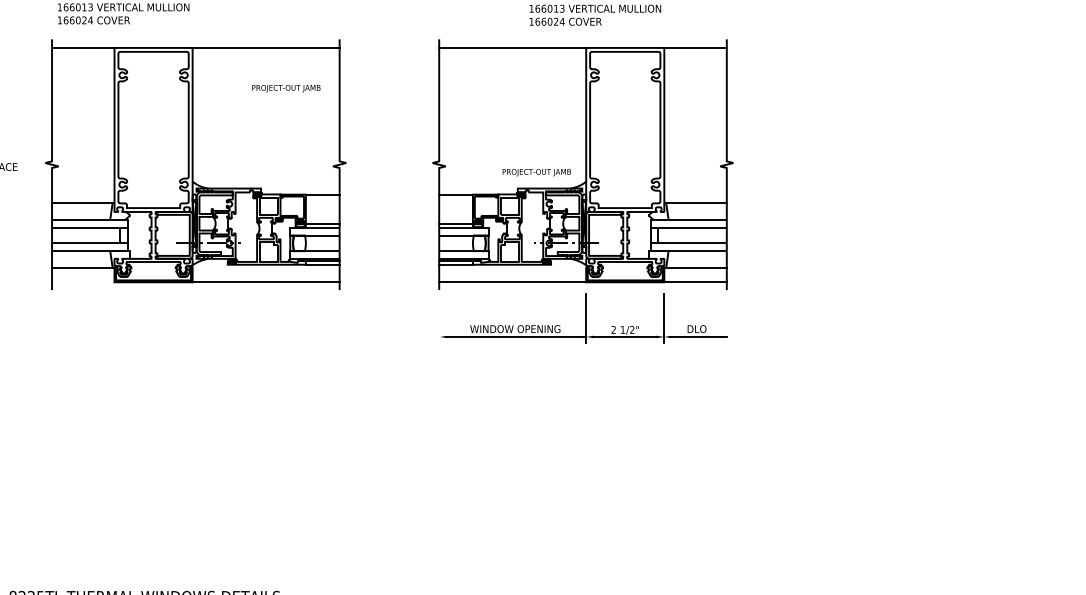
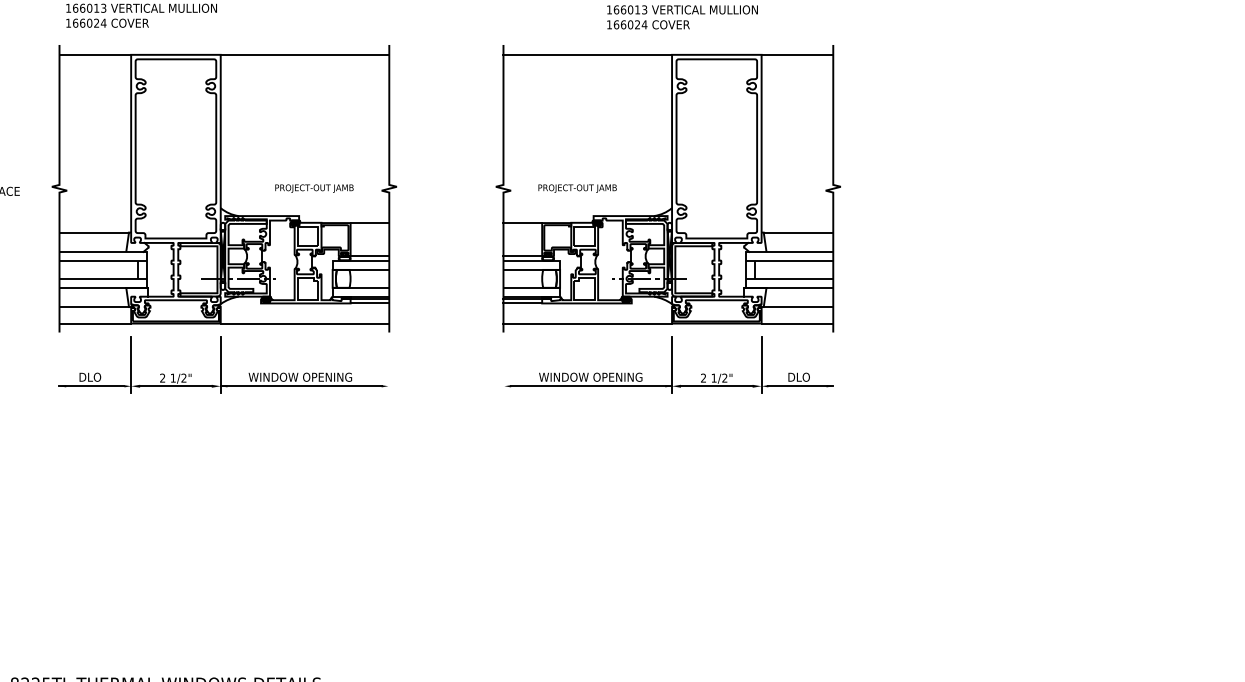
text: (286, 88) -> (314, 188), moved
text: (536, 172) -> (577, 188), moved
line: (83, 282) -> (95, 323), added
part: (194, 318) -> (222, 365), added

